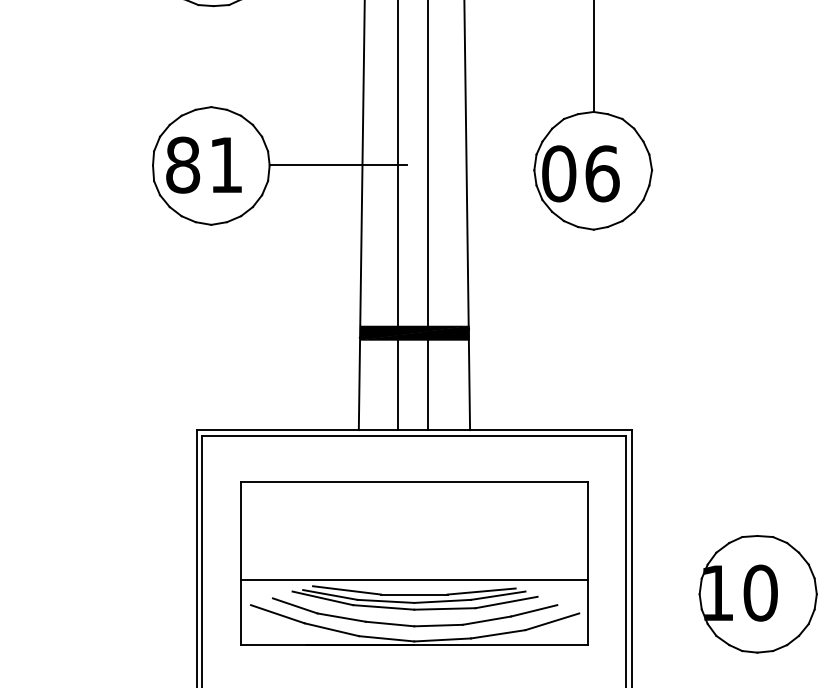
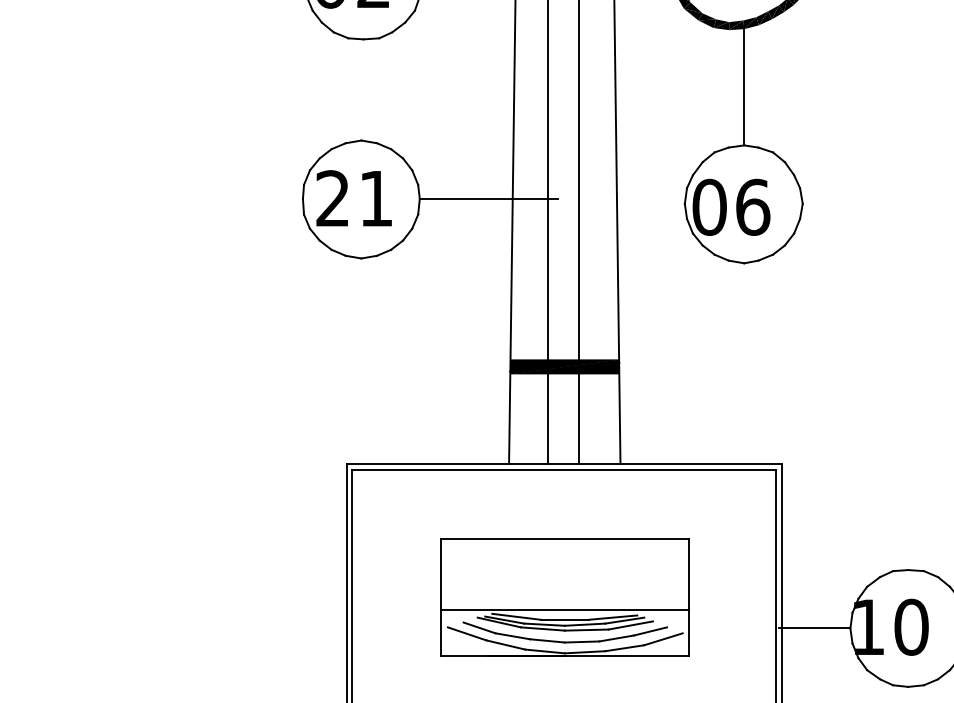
text: (183, 164) -> (333, 198), 81 -> 21
part: (414, 563) -> (564, 597), size x0.71
line: (663, 594) -> (814, 628), added

